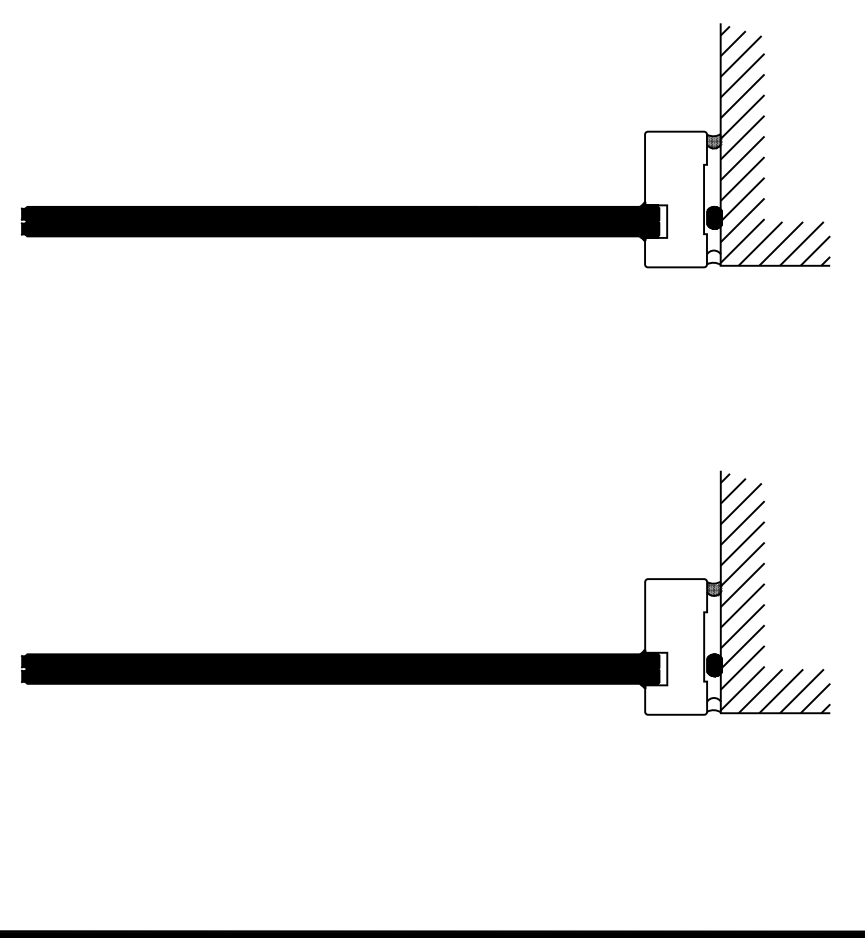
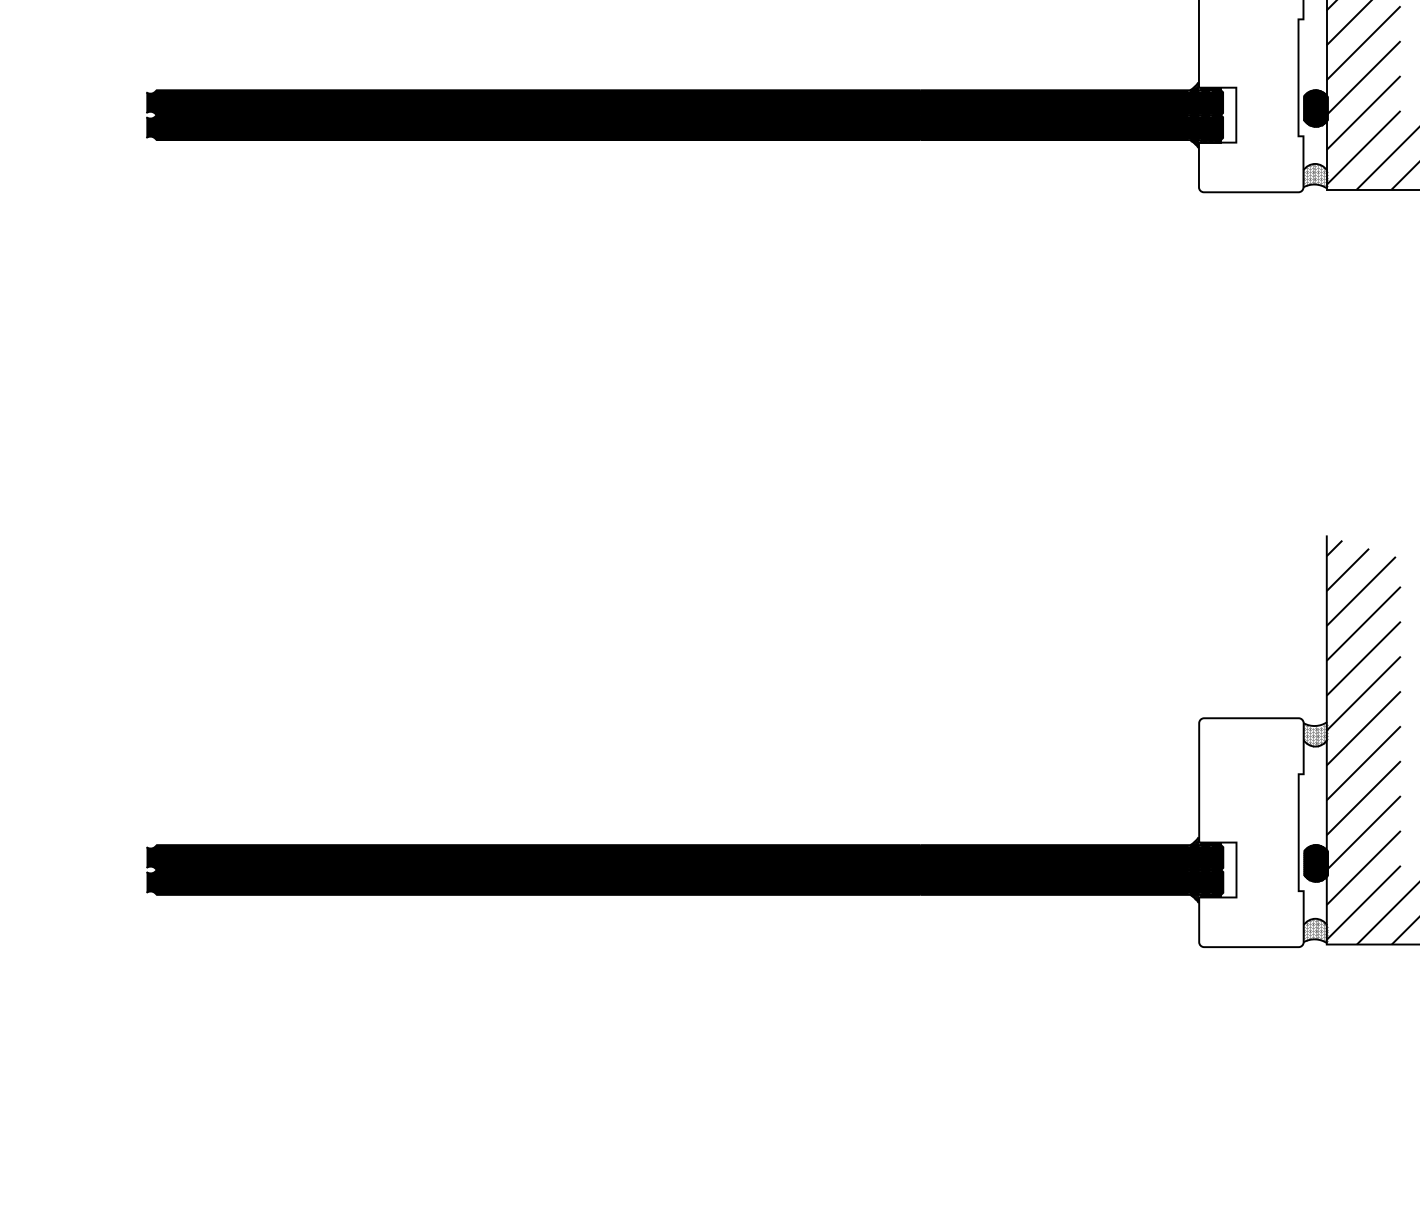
hatch: (713, 257) -> (1314, 175), added
hatch: (713, 704) -> (1314, 929), added

